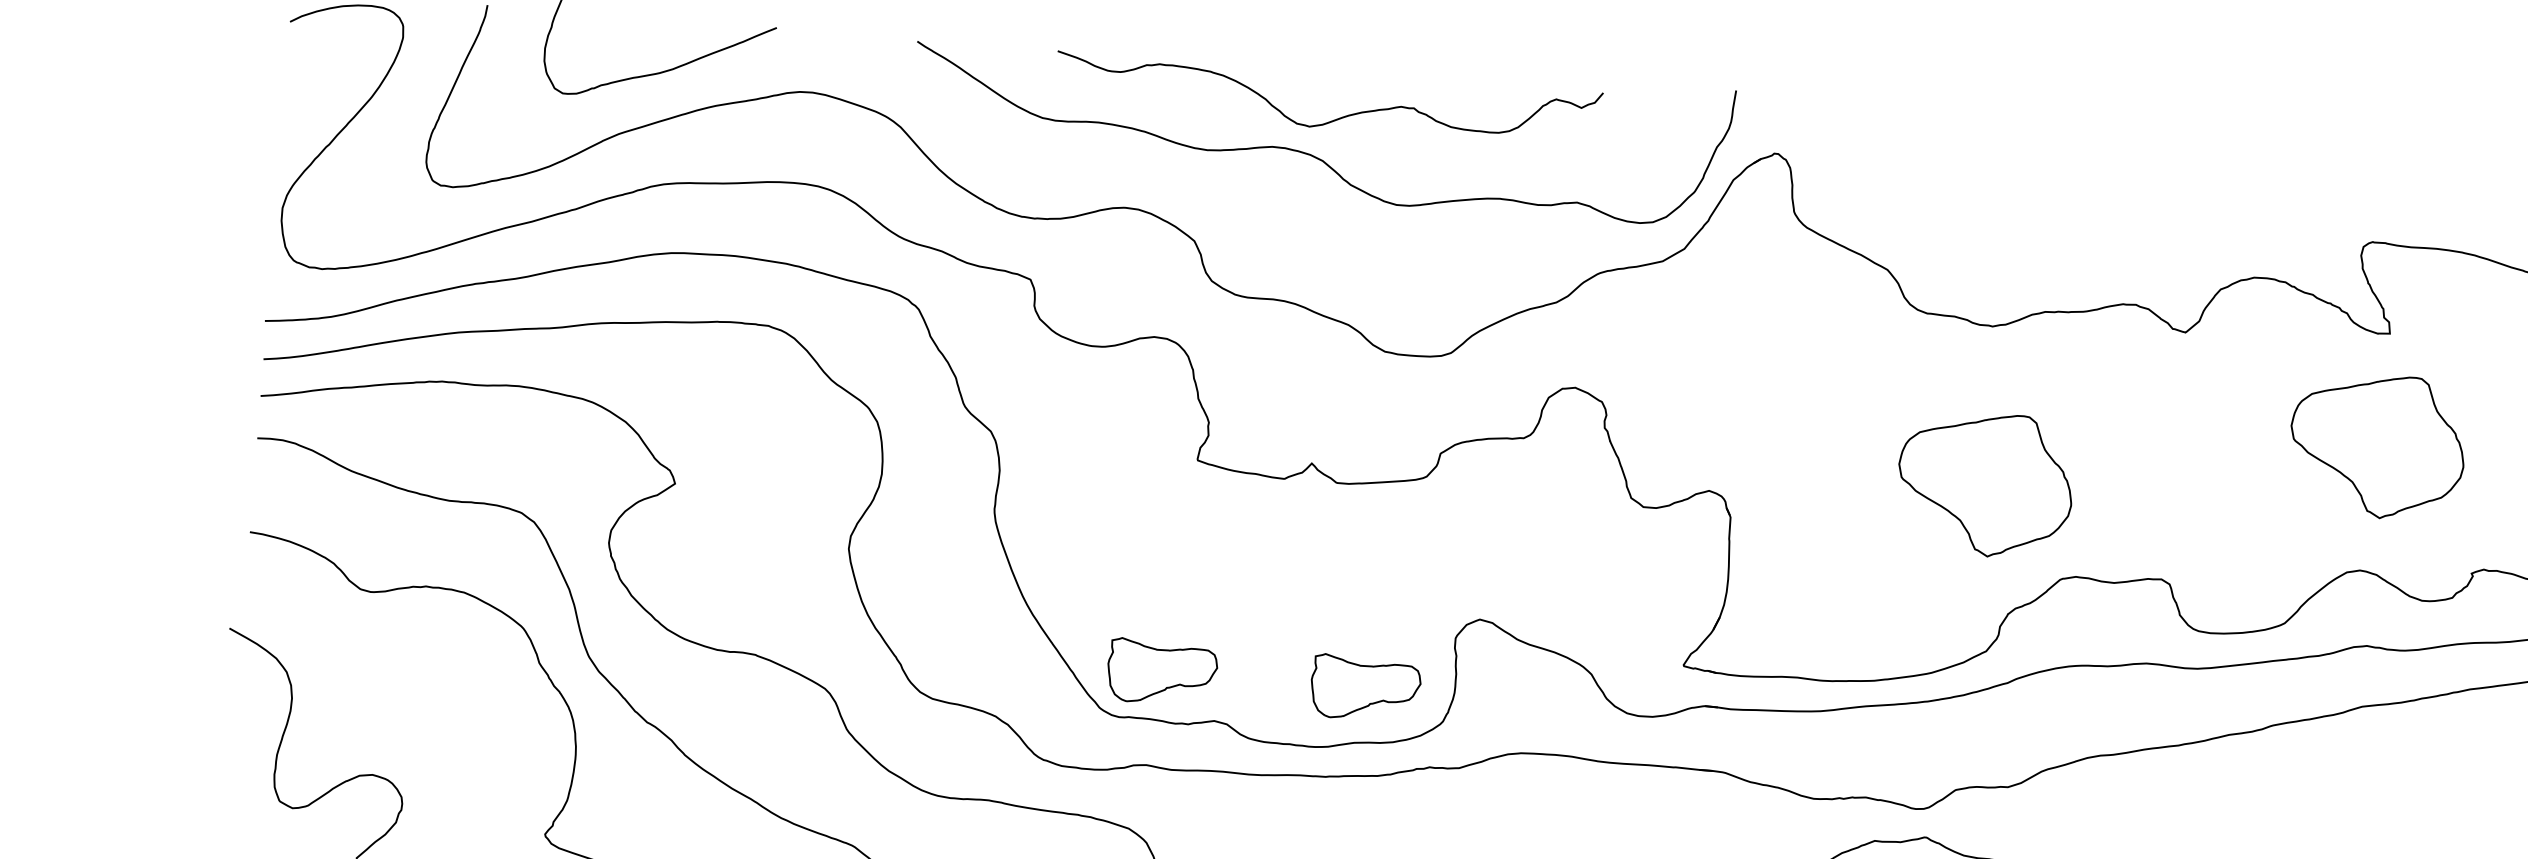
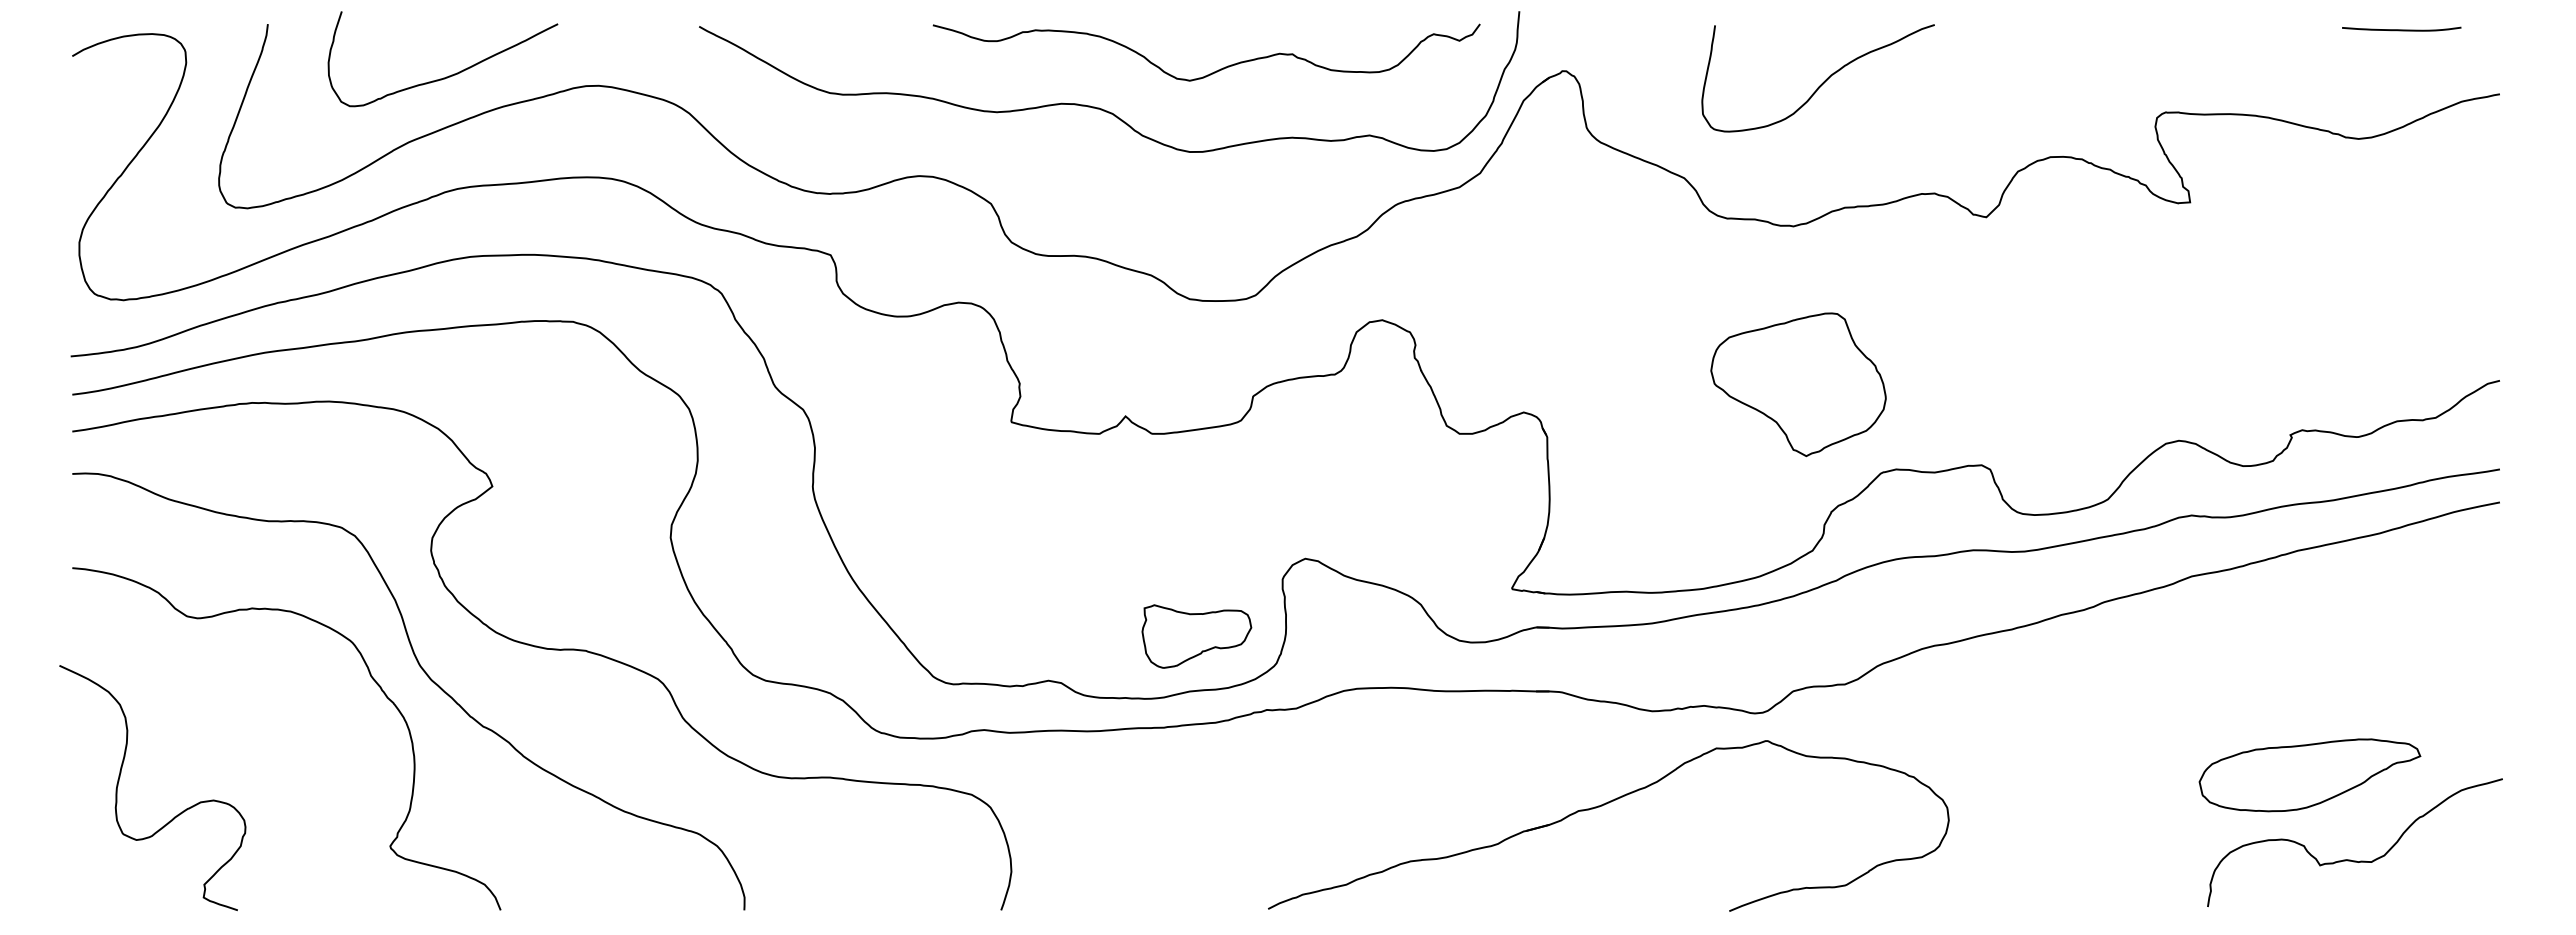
curve: (1336, 118) -> (1216, 70), moved
curve: (2032, 185) -> (1822, 82), added
part: (2377, 446) -> (2186, 315), removed
part: (1161, 672) -> (992, 636), removed

